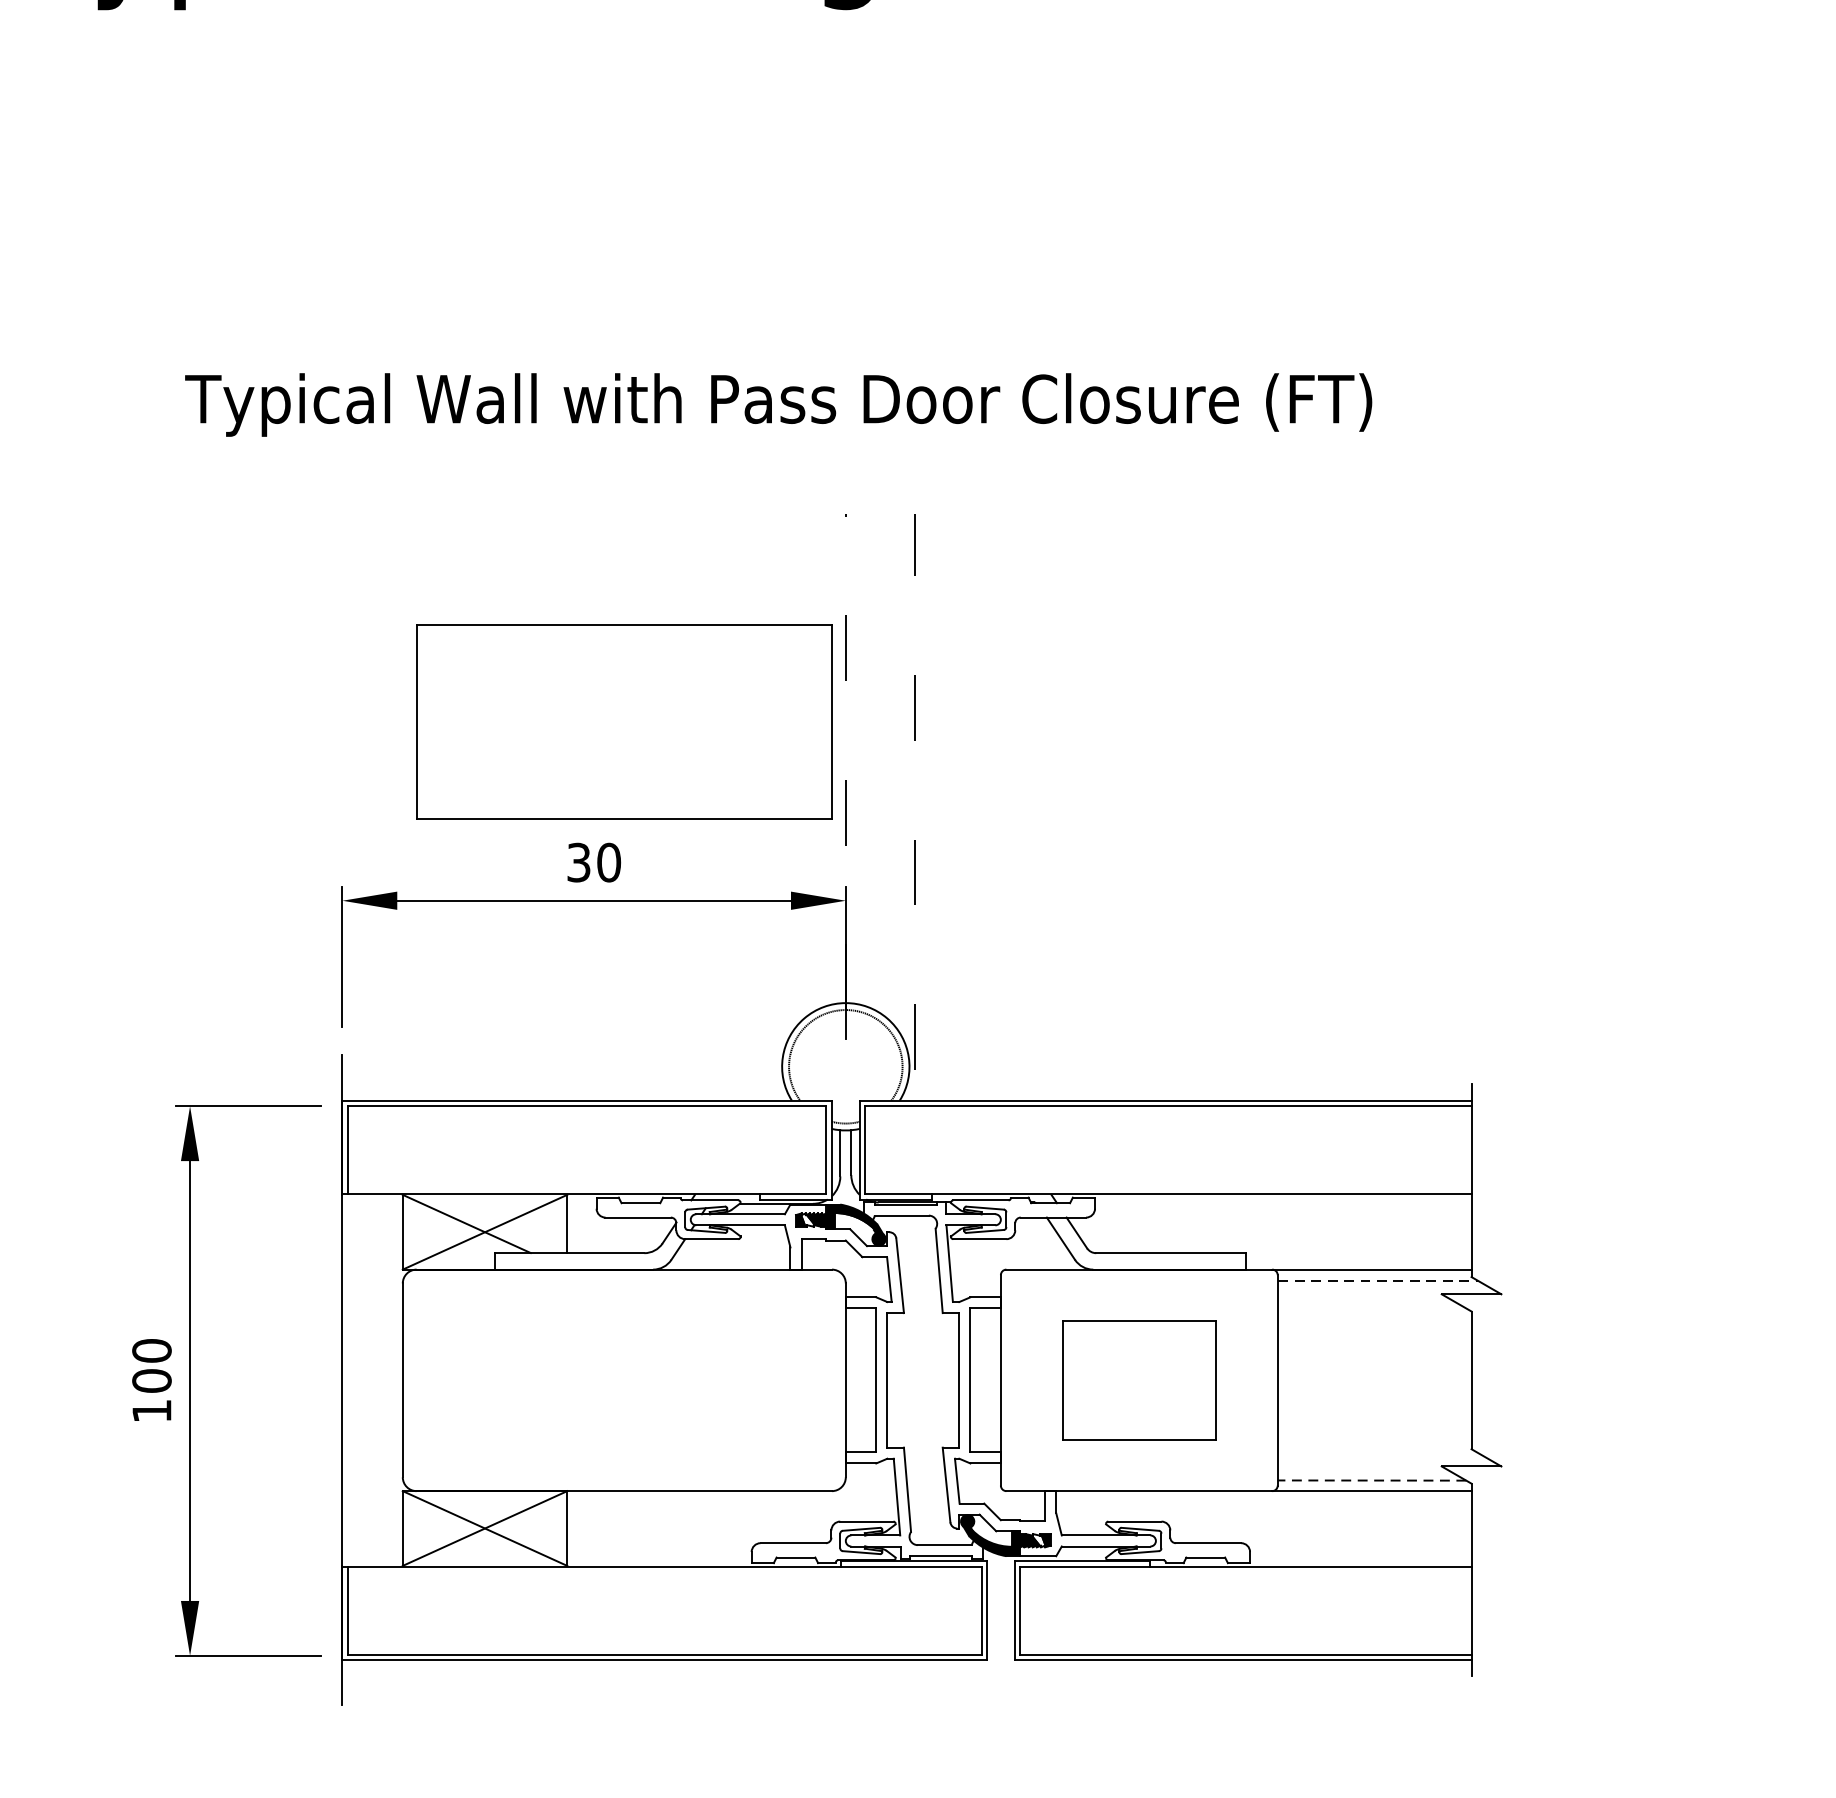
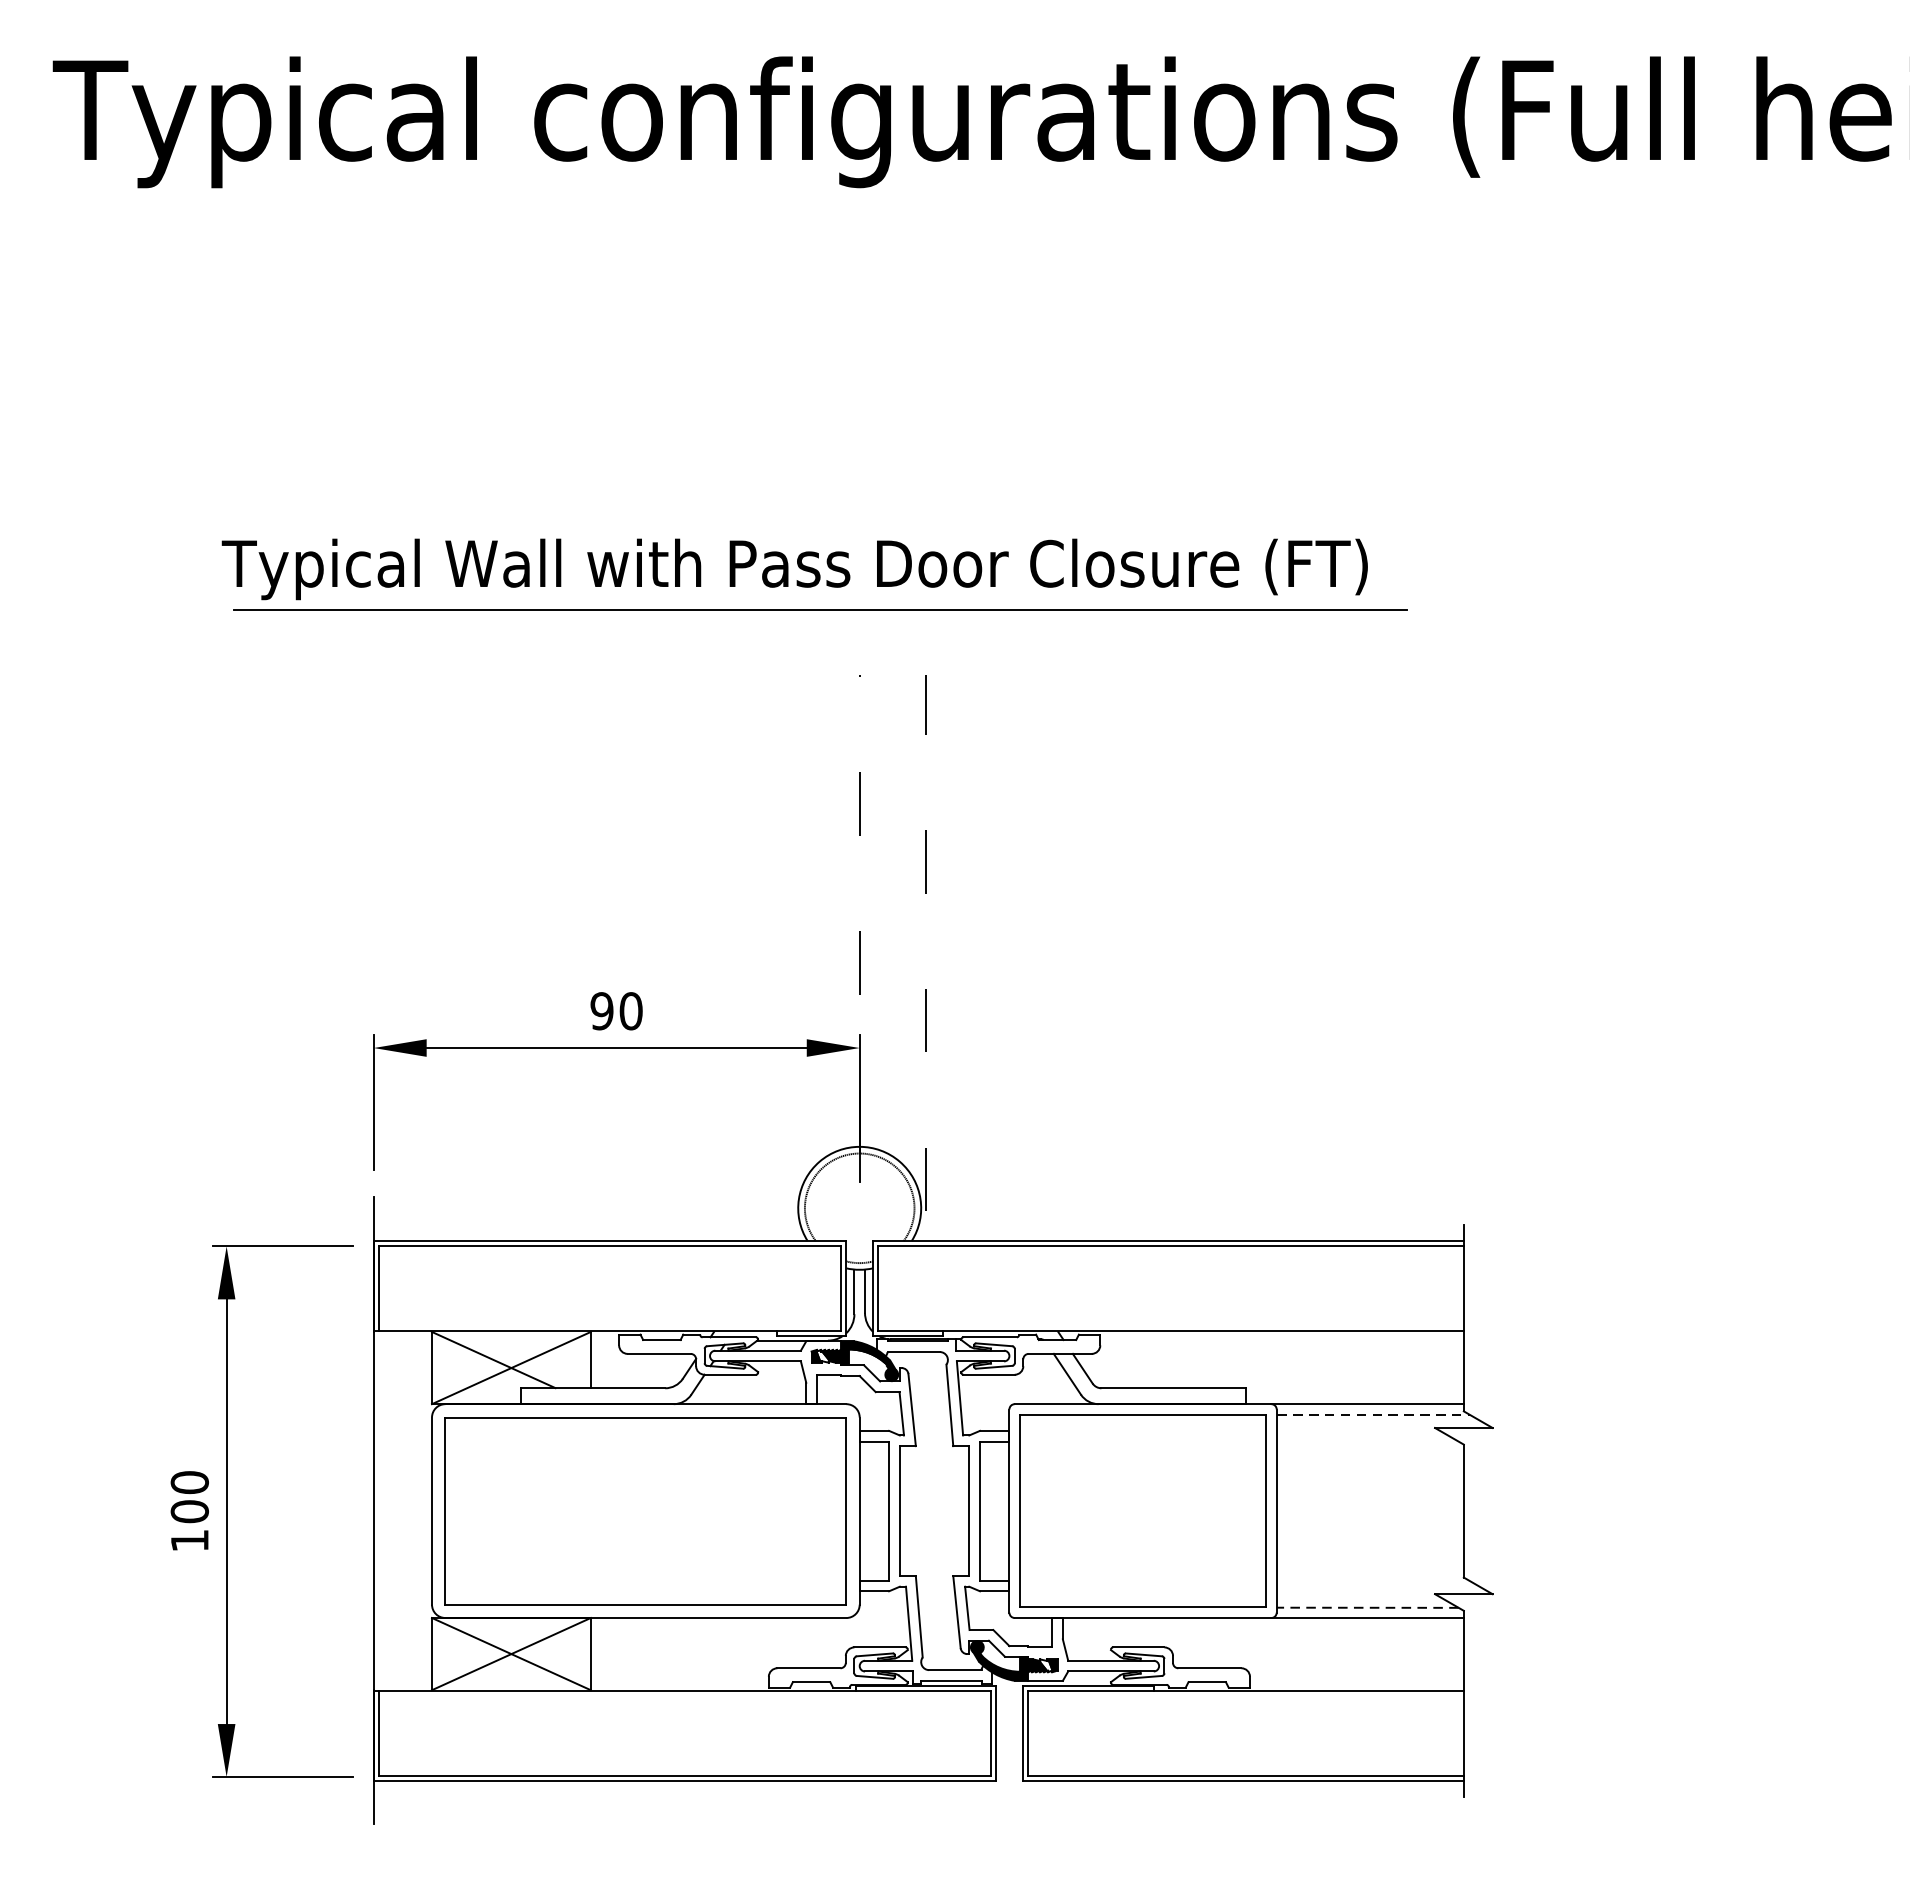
line: (804, 447) -> (819, 610), added
part: (623, 722) -> (645, 1511), moved
text: (578, 862) -> (601, 1011), 30 -> 90
part: (1138, 1379) -> (1142, 1510), size x1.67

